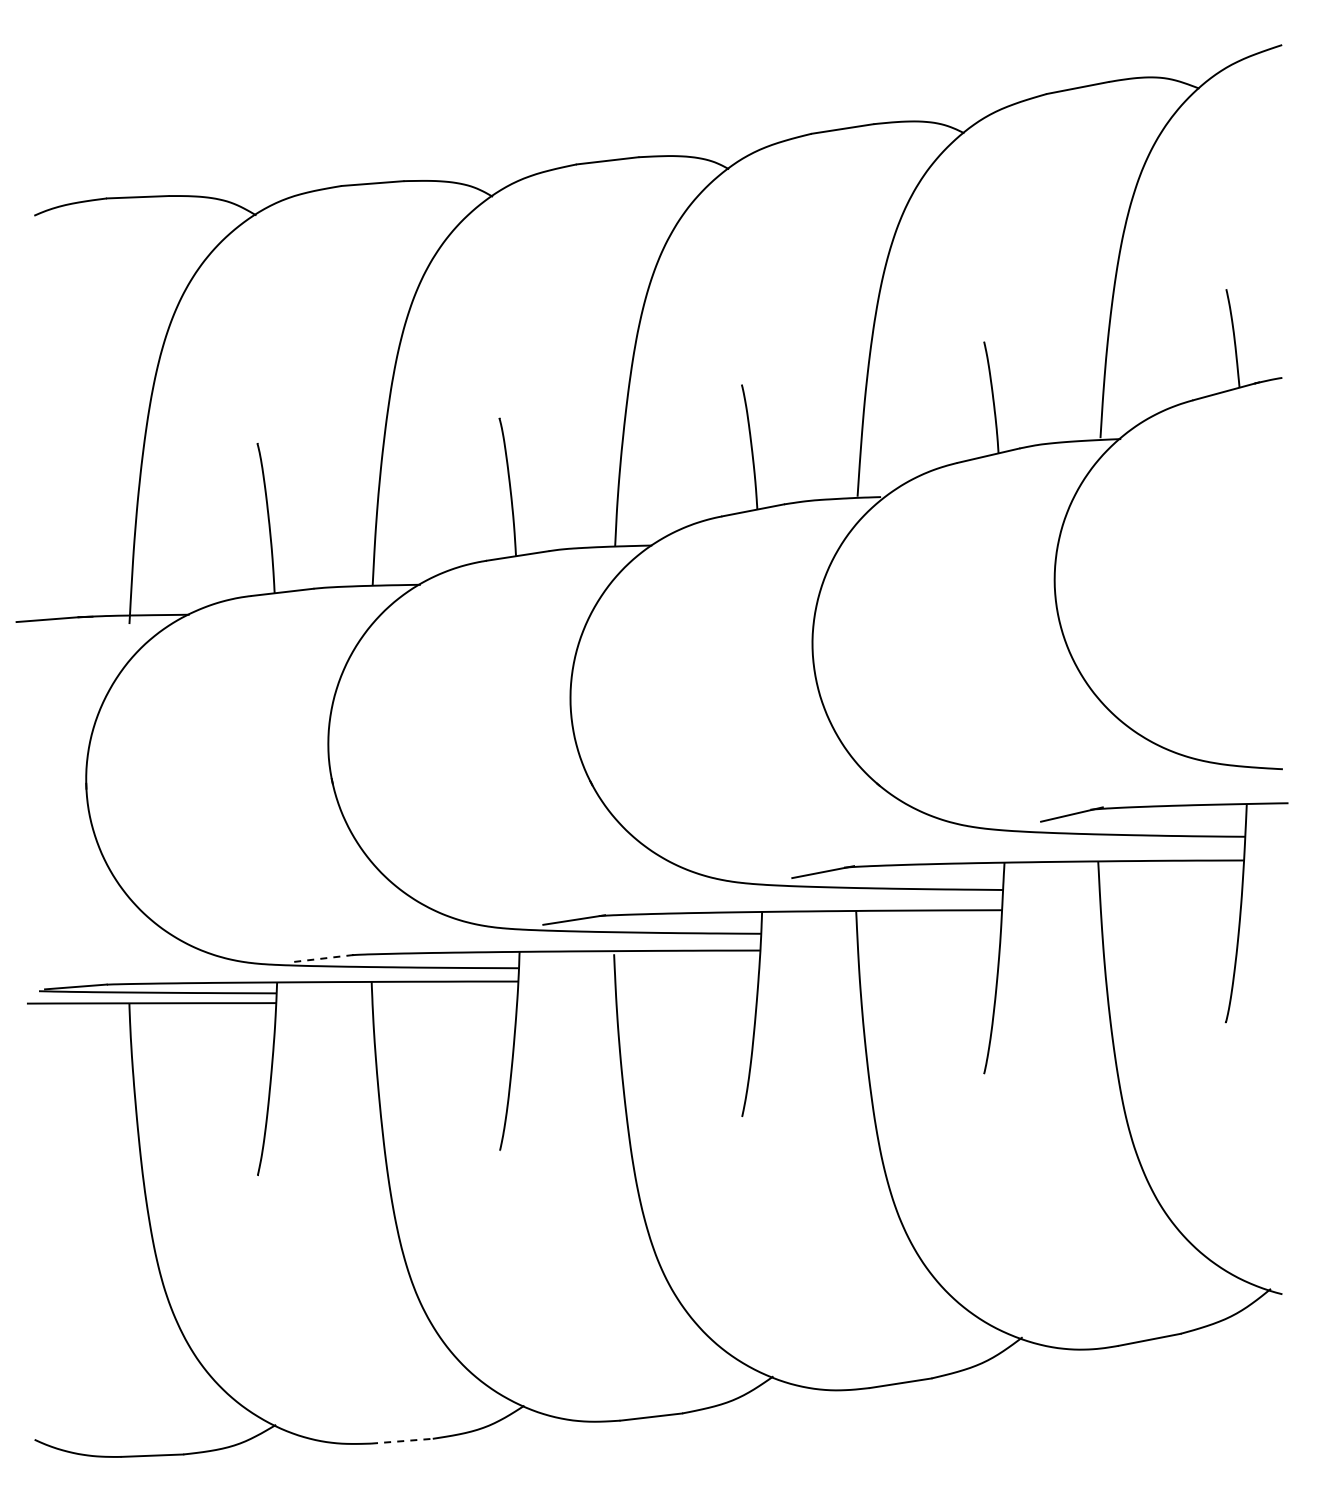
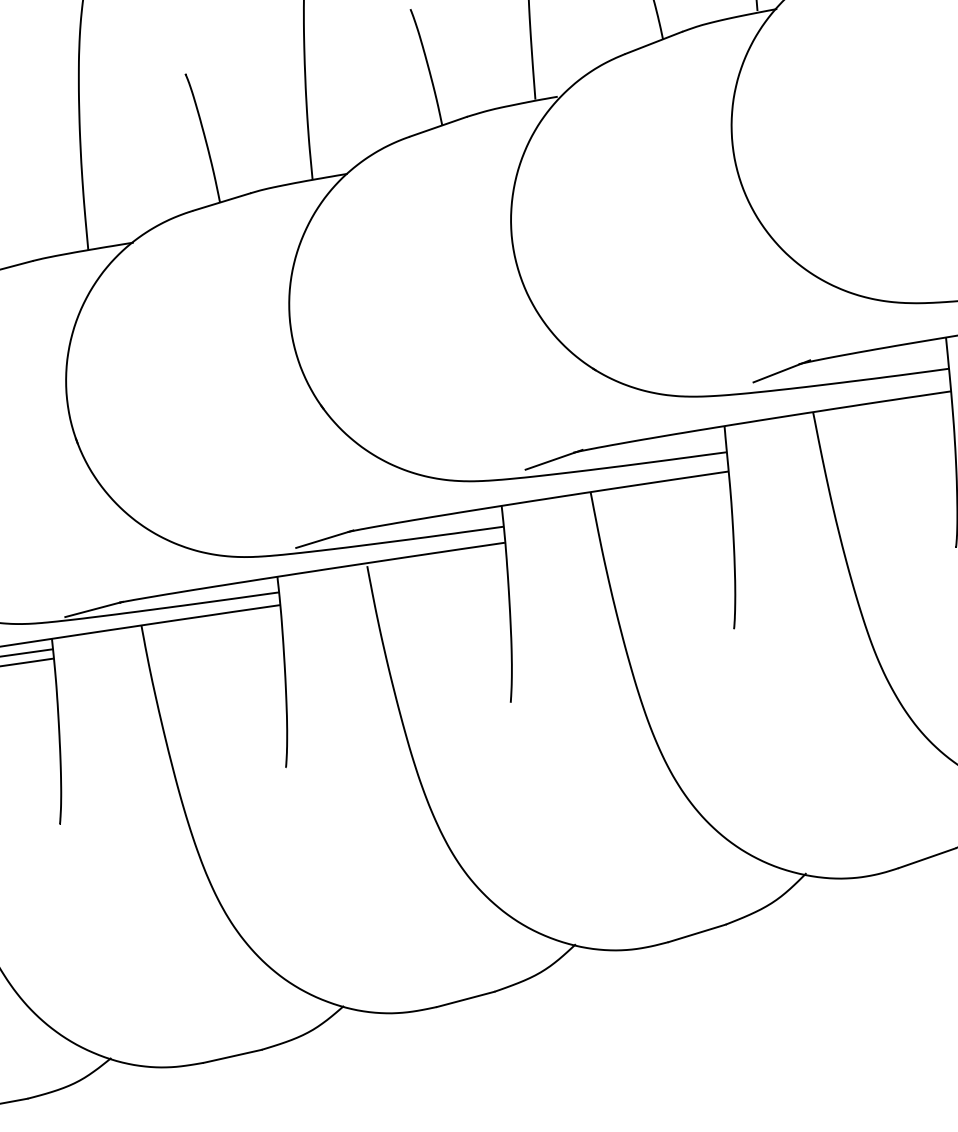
line: (325, 958) -> (94, 609), dashed -> solid
line: (401, 1441) -> (232, 1056), dashed -> solid

